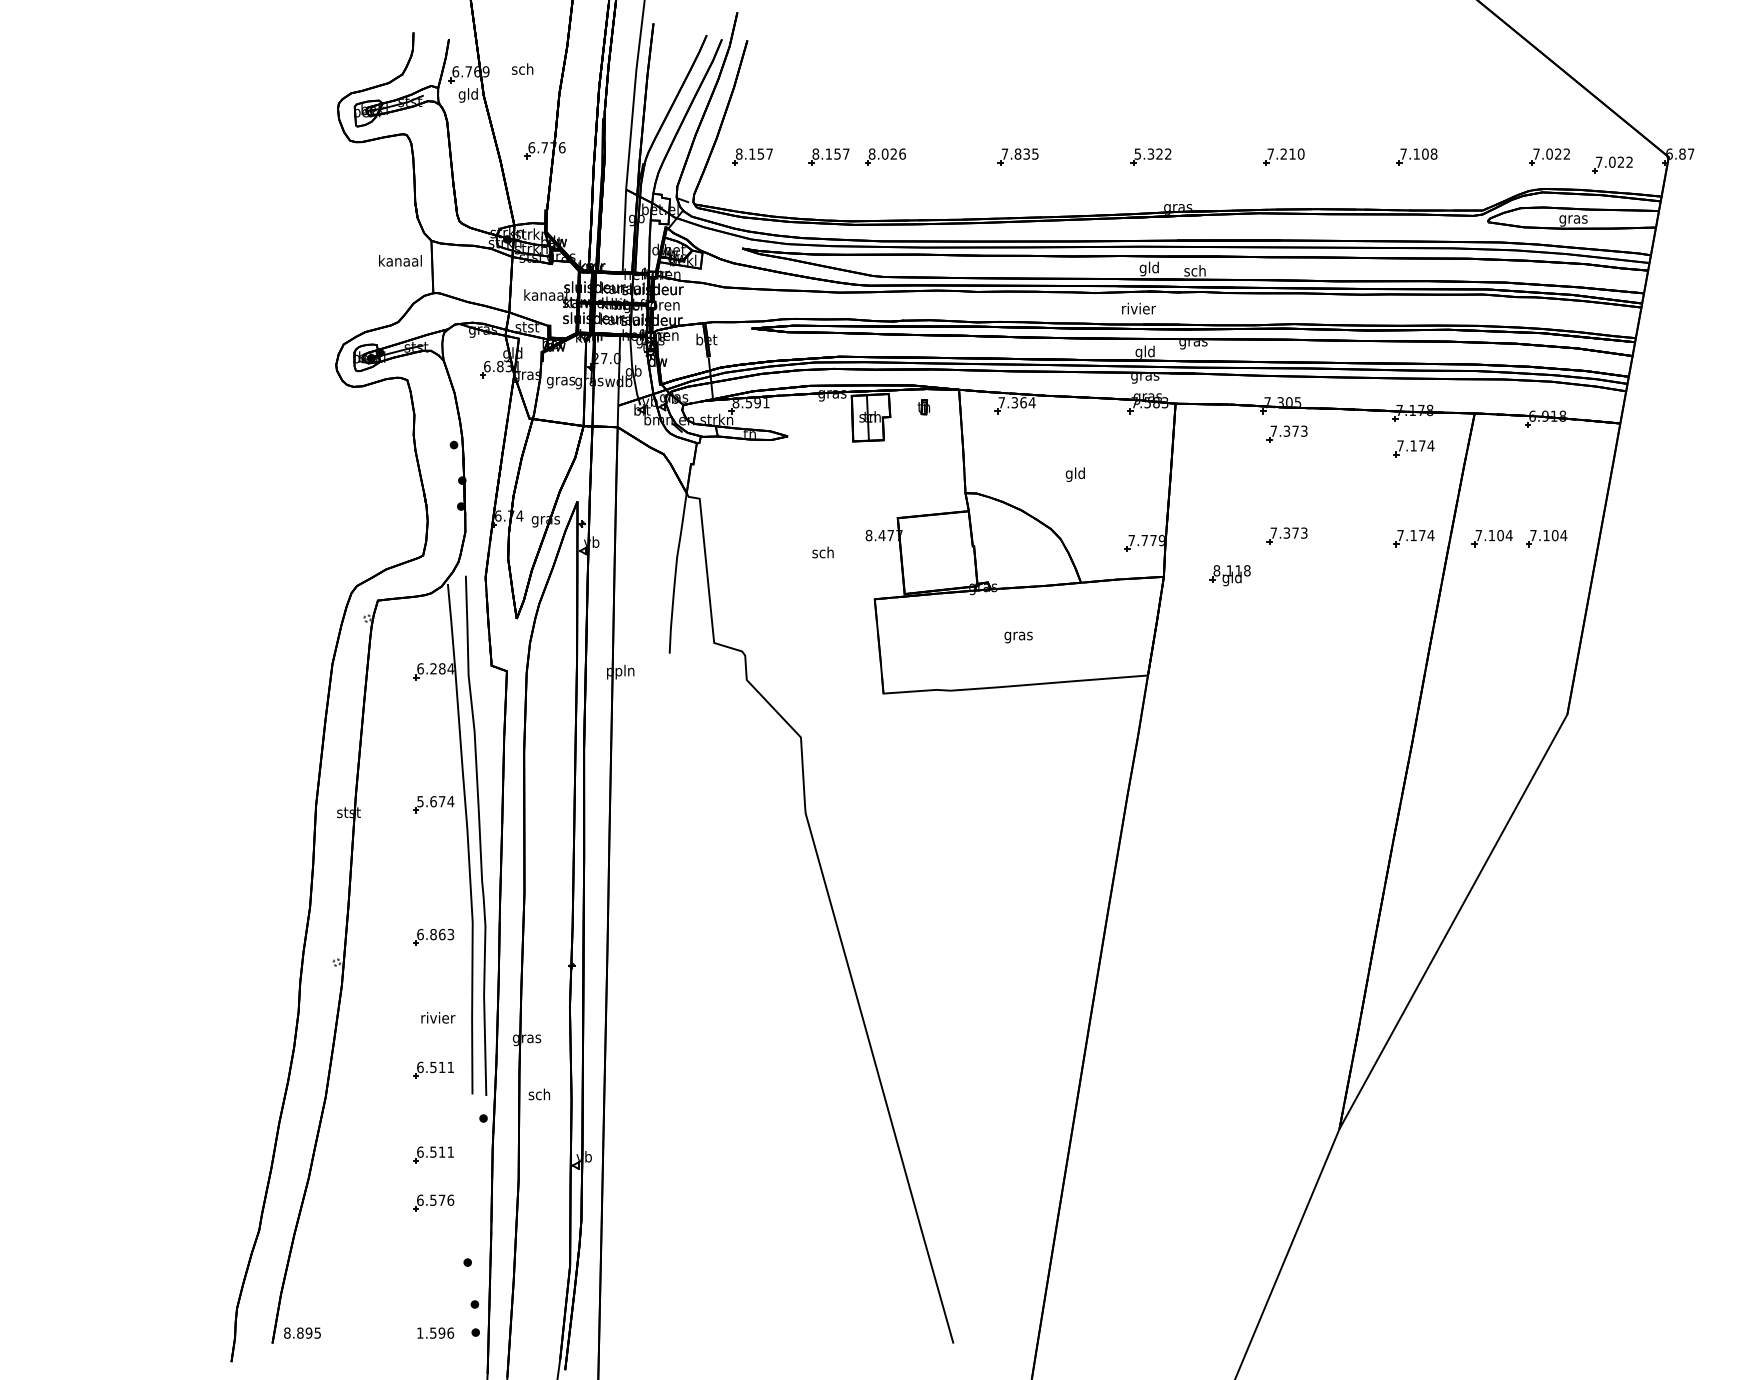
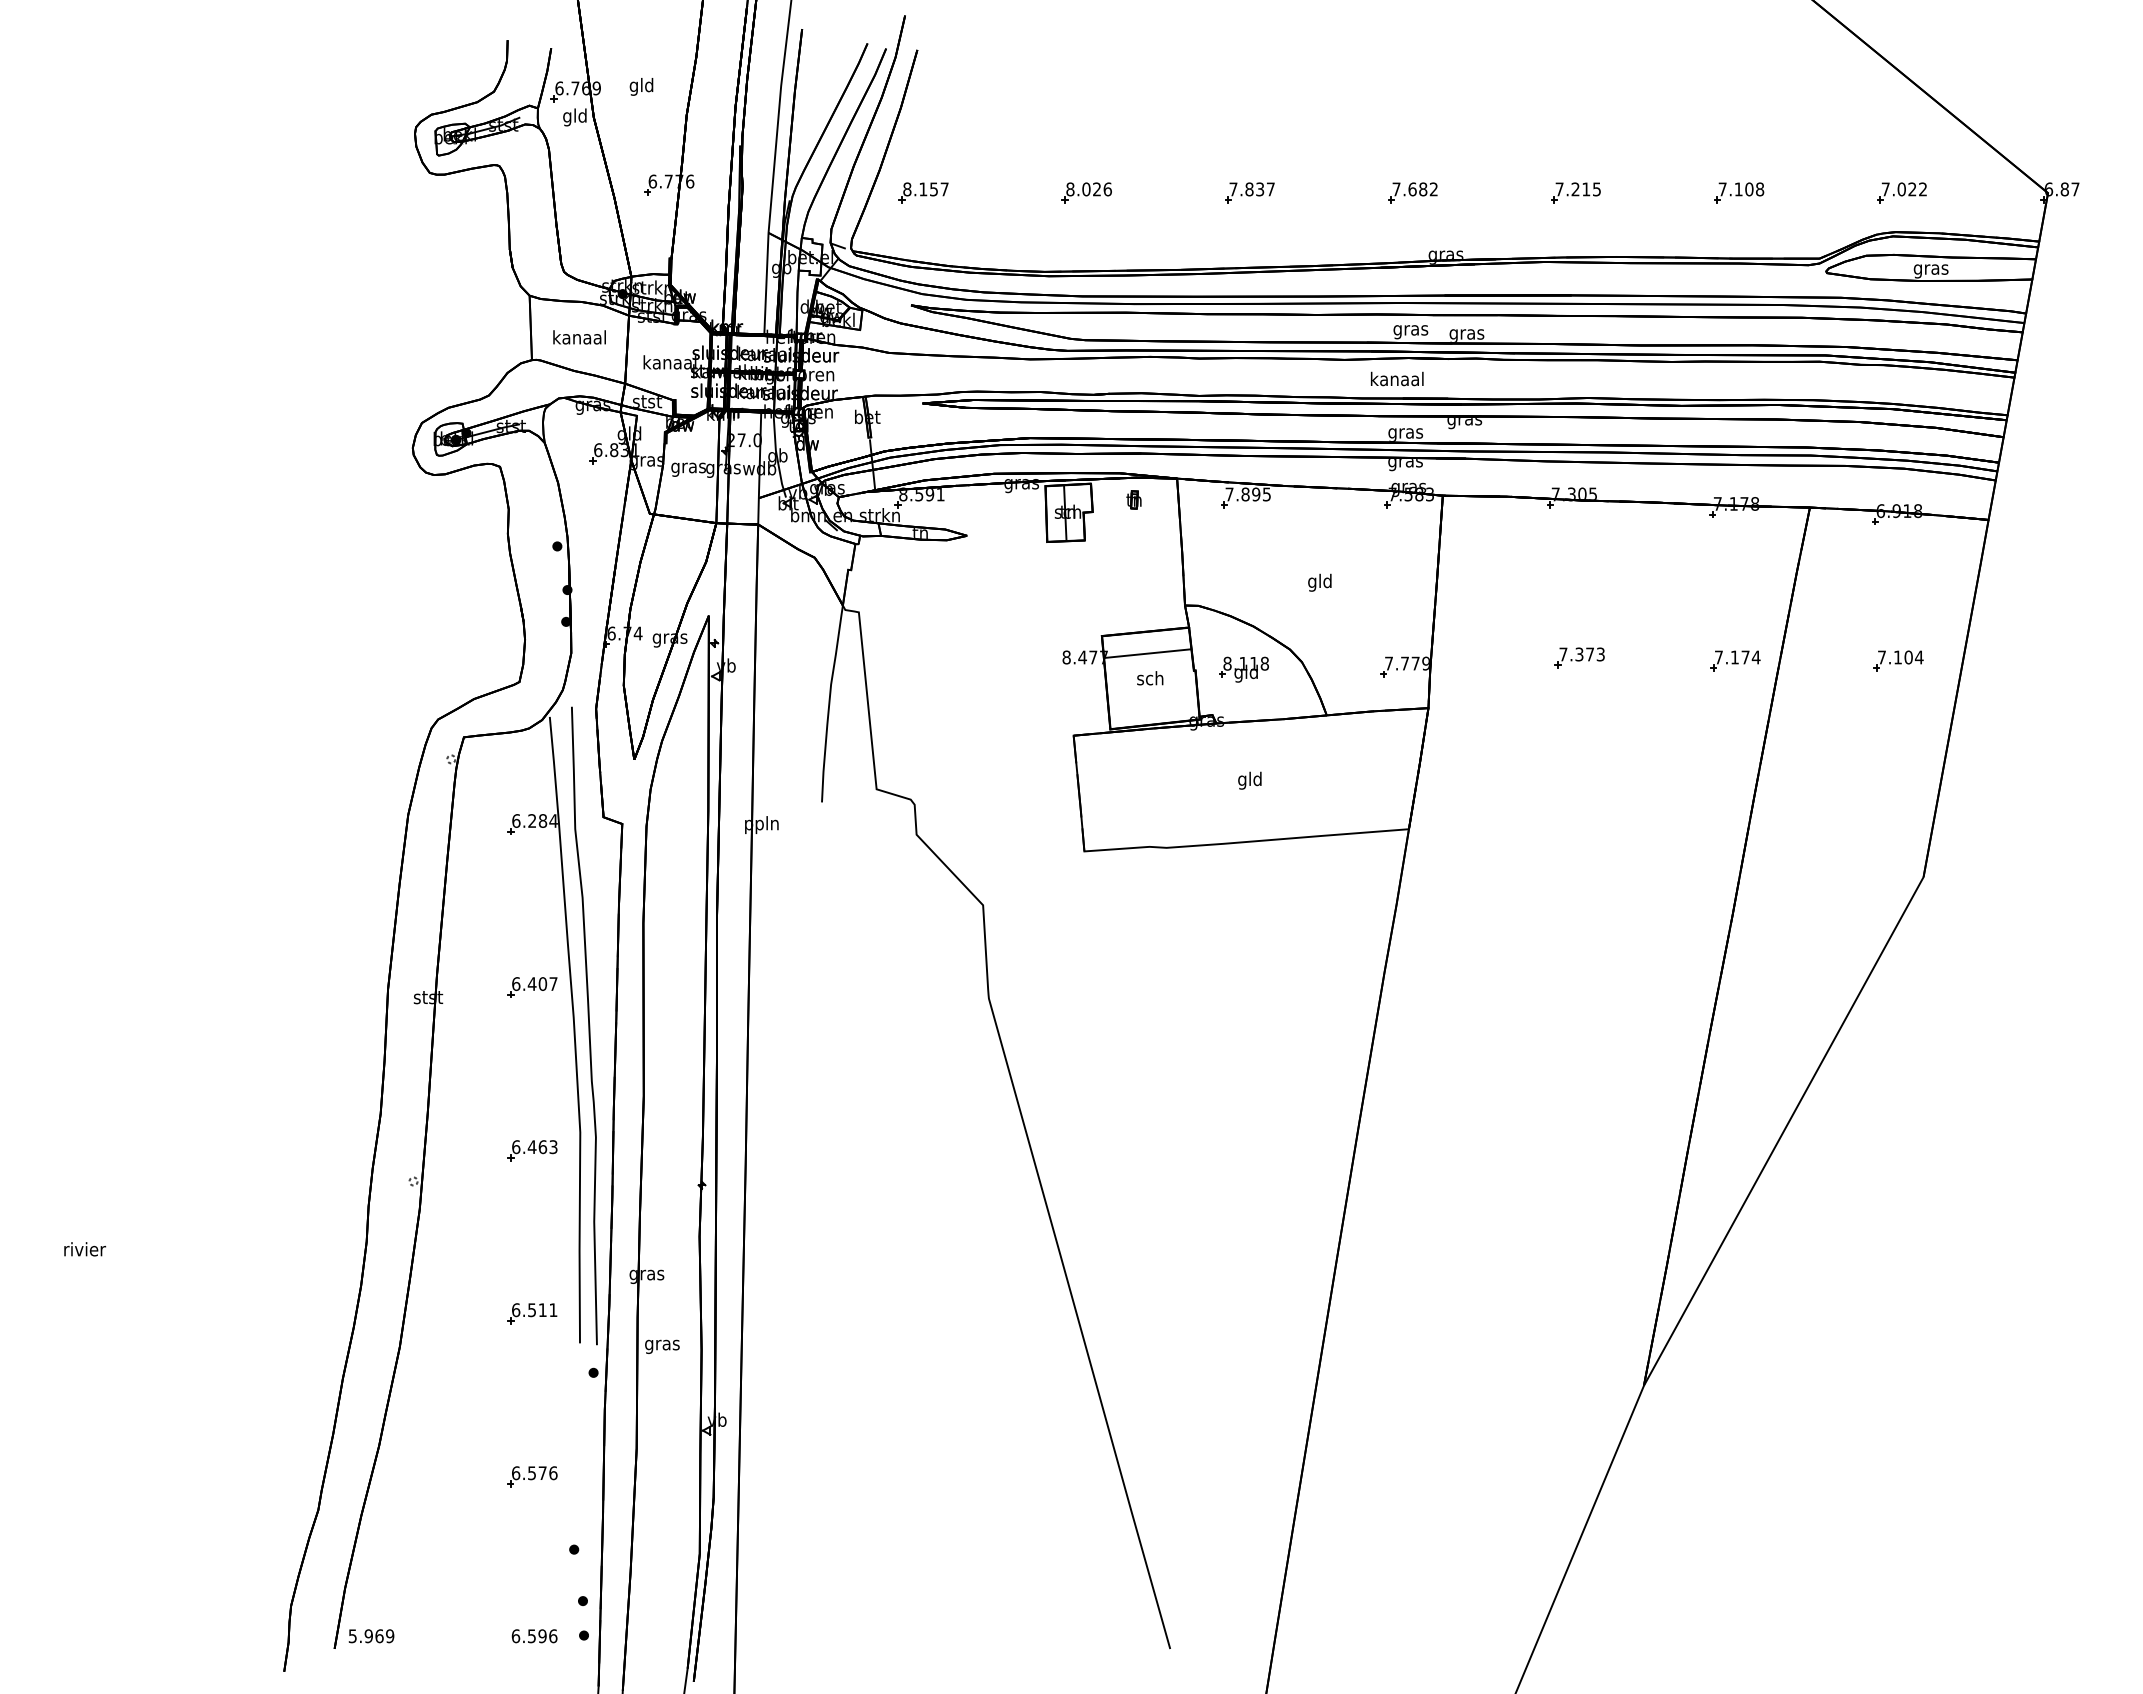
text: (522, 70) -> (641, 86), sch -> gld
text: (1035, 154) -> (1270, 189), 7.835 -> 7.837
text: (1148, 154) -> (1409, 189), 5.322 -> 7.682
text: (1300, 154) -> (1596, 189), 7.210 -> 7.215
part: (828, 156) -> (1017, 192), removed
part: (1612, 164) -> (1978, 202), removed
text: (400, 260) -> (579, 337), moved
text: (1149, 269) -> (1410, 330), gld -> gras
text: (1194, 271) -> (1466, 333), sch -> gras
text: (1137, 308) -> (1396, 378), rivier -> kanaal
text: (1145, 352) -> (1405, 432), gld -> gras
text: (1023, 402) -> (1256, 494), 7.364 -> 7.895
part: (1286, 433) -> (1579, 532), removed
part: (1414, 448) -> (1735, 550), removed
line: (934, 532) -> (1147, 653), added
part: (1492, 538) -> (1831, 660), removed
text: (823, 552) -> (1150, 678), moved
part: (1229, 575) -> (1243, 669), moved
text: (1018, 635) -> (1249, 780), gras -> gld
text: (435, 802) -> (534, 984), 5.674 -> 6.407
text: (432, 934) -> (531, 1147), 6.863 -> 6.463
text: (437, 1017) -> (84, 1249), moved
text: (539, 1096) -> (662, 1345), sch -> gras
part: (433, 1154) -> (532, 1417), removed
text: (302, 1333) -> (371, 1636), 8.895 -> 5.969
text: (419, 1333) -> (515, 1636), 1.596 -> 6.596

